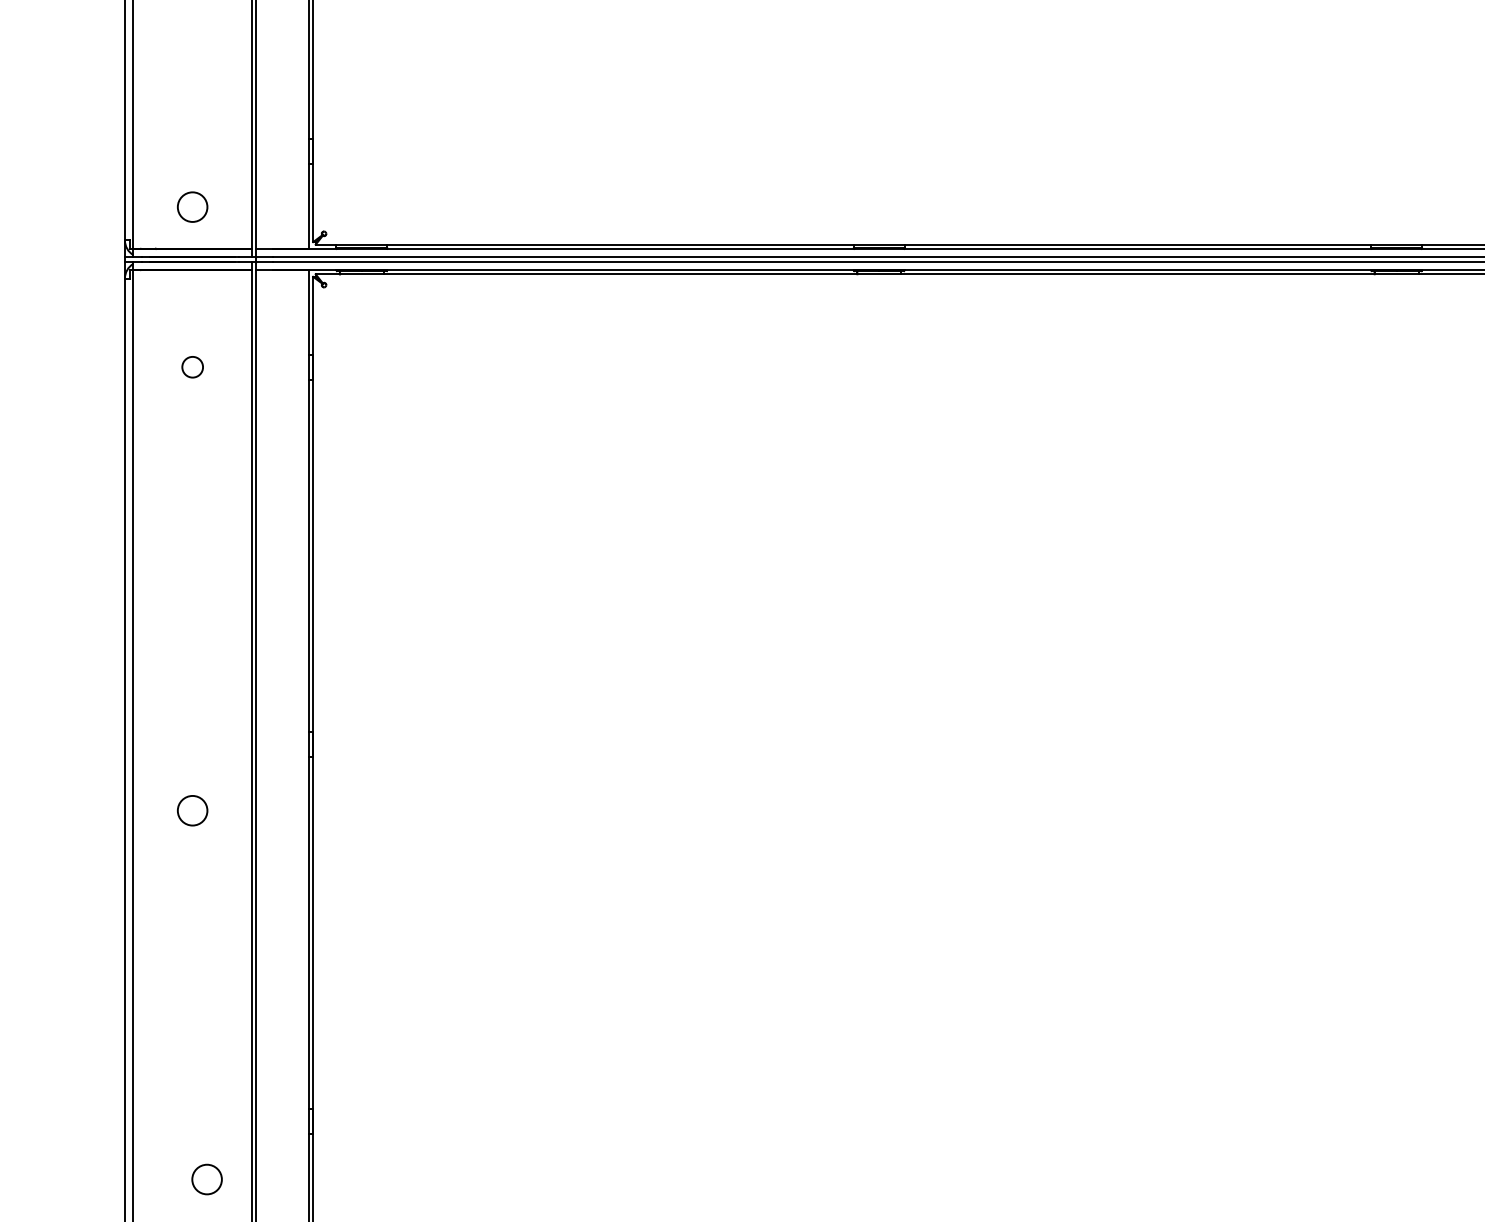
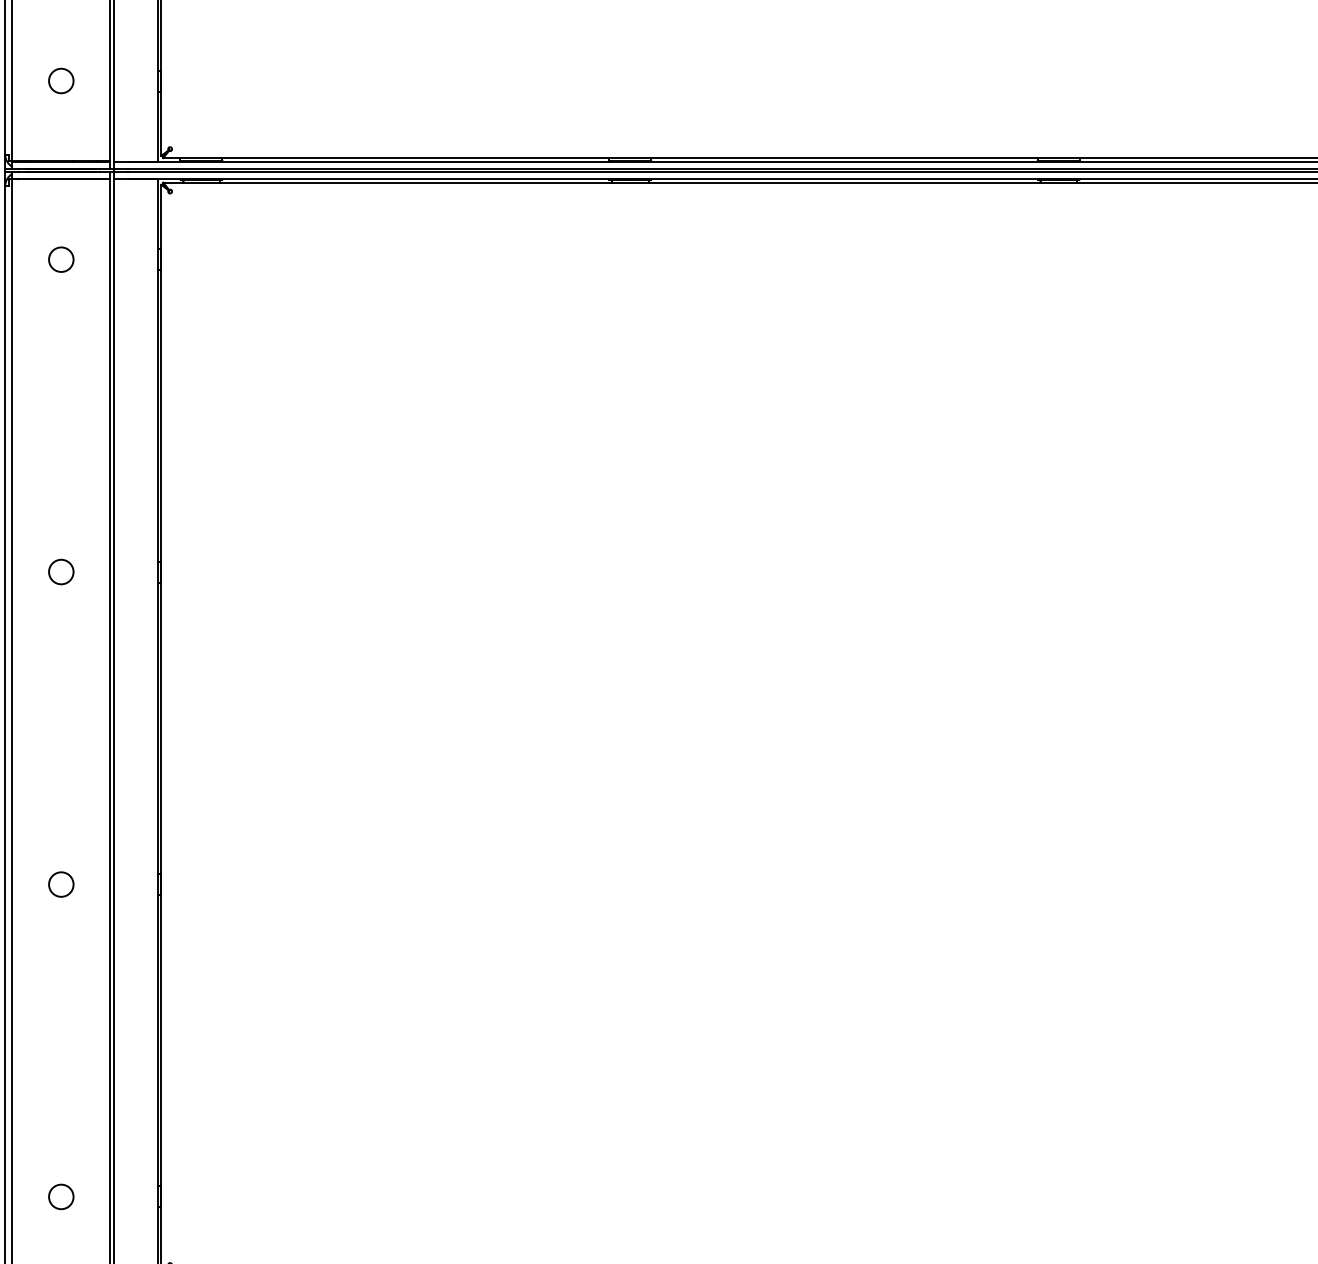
circle: (192, 206) -> (61, 80), moved
circle: (192, 367) -> (61, 259), size x1.43
circle: (192, 810) -> (61, 571), moved
circle: (207, 1179) -> (61, 884), moved

